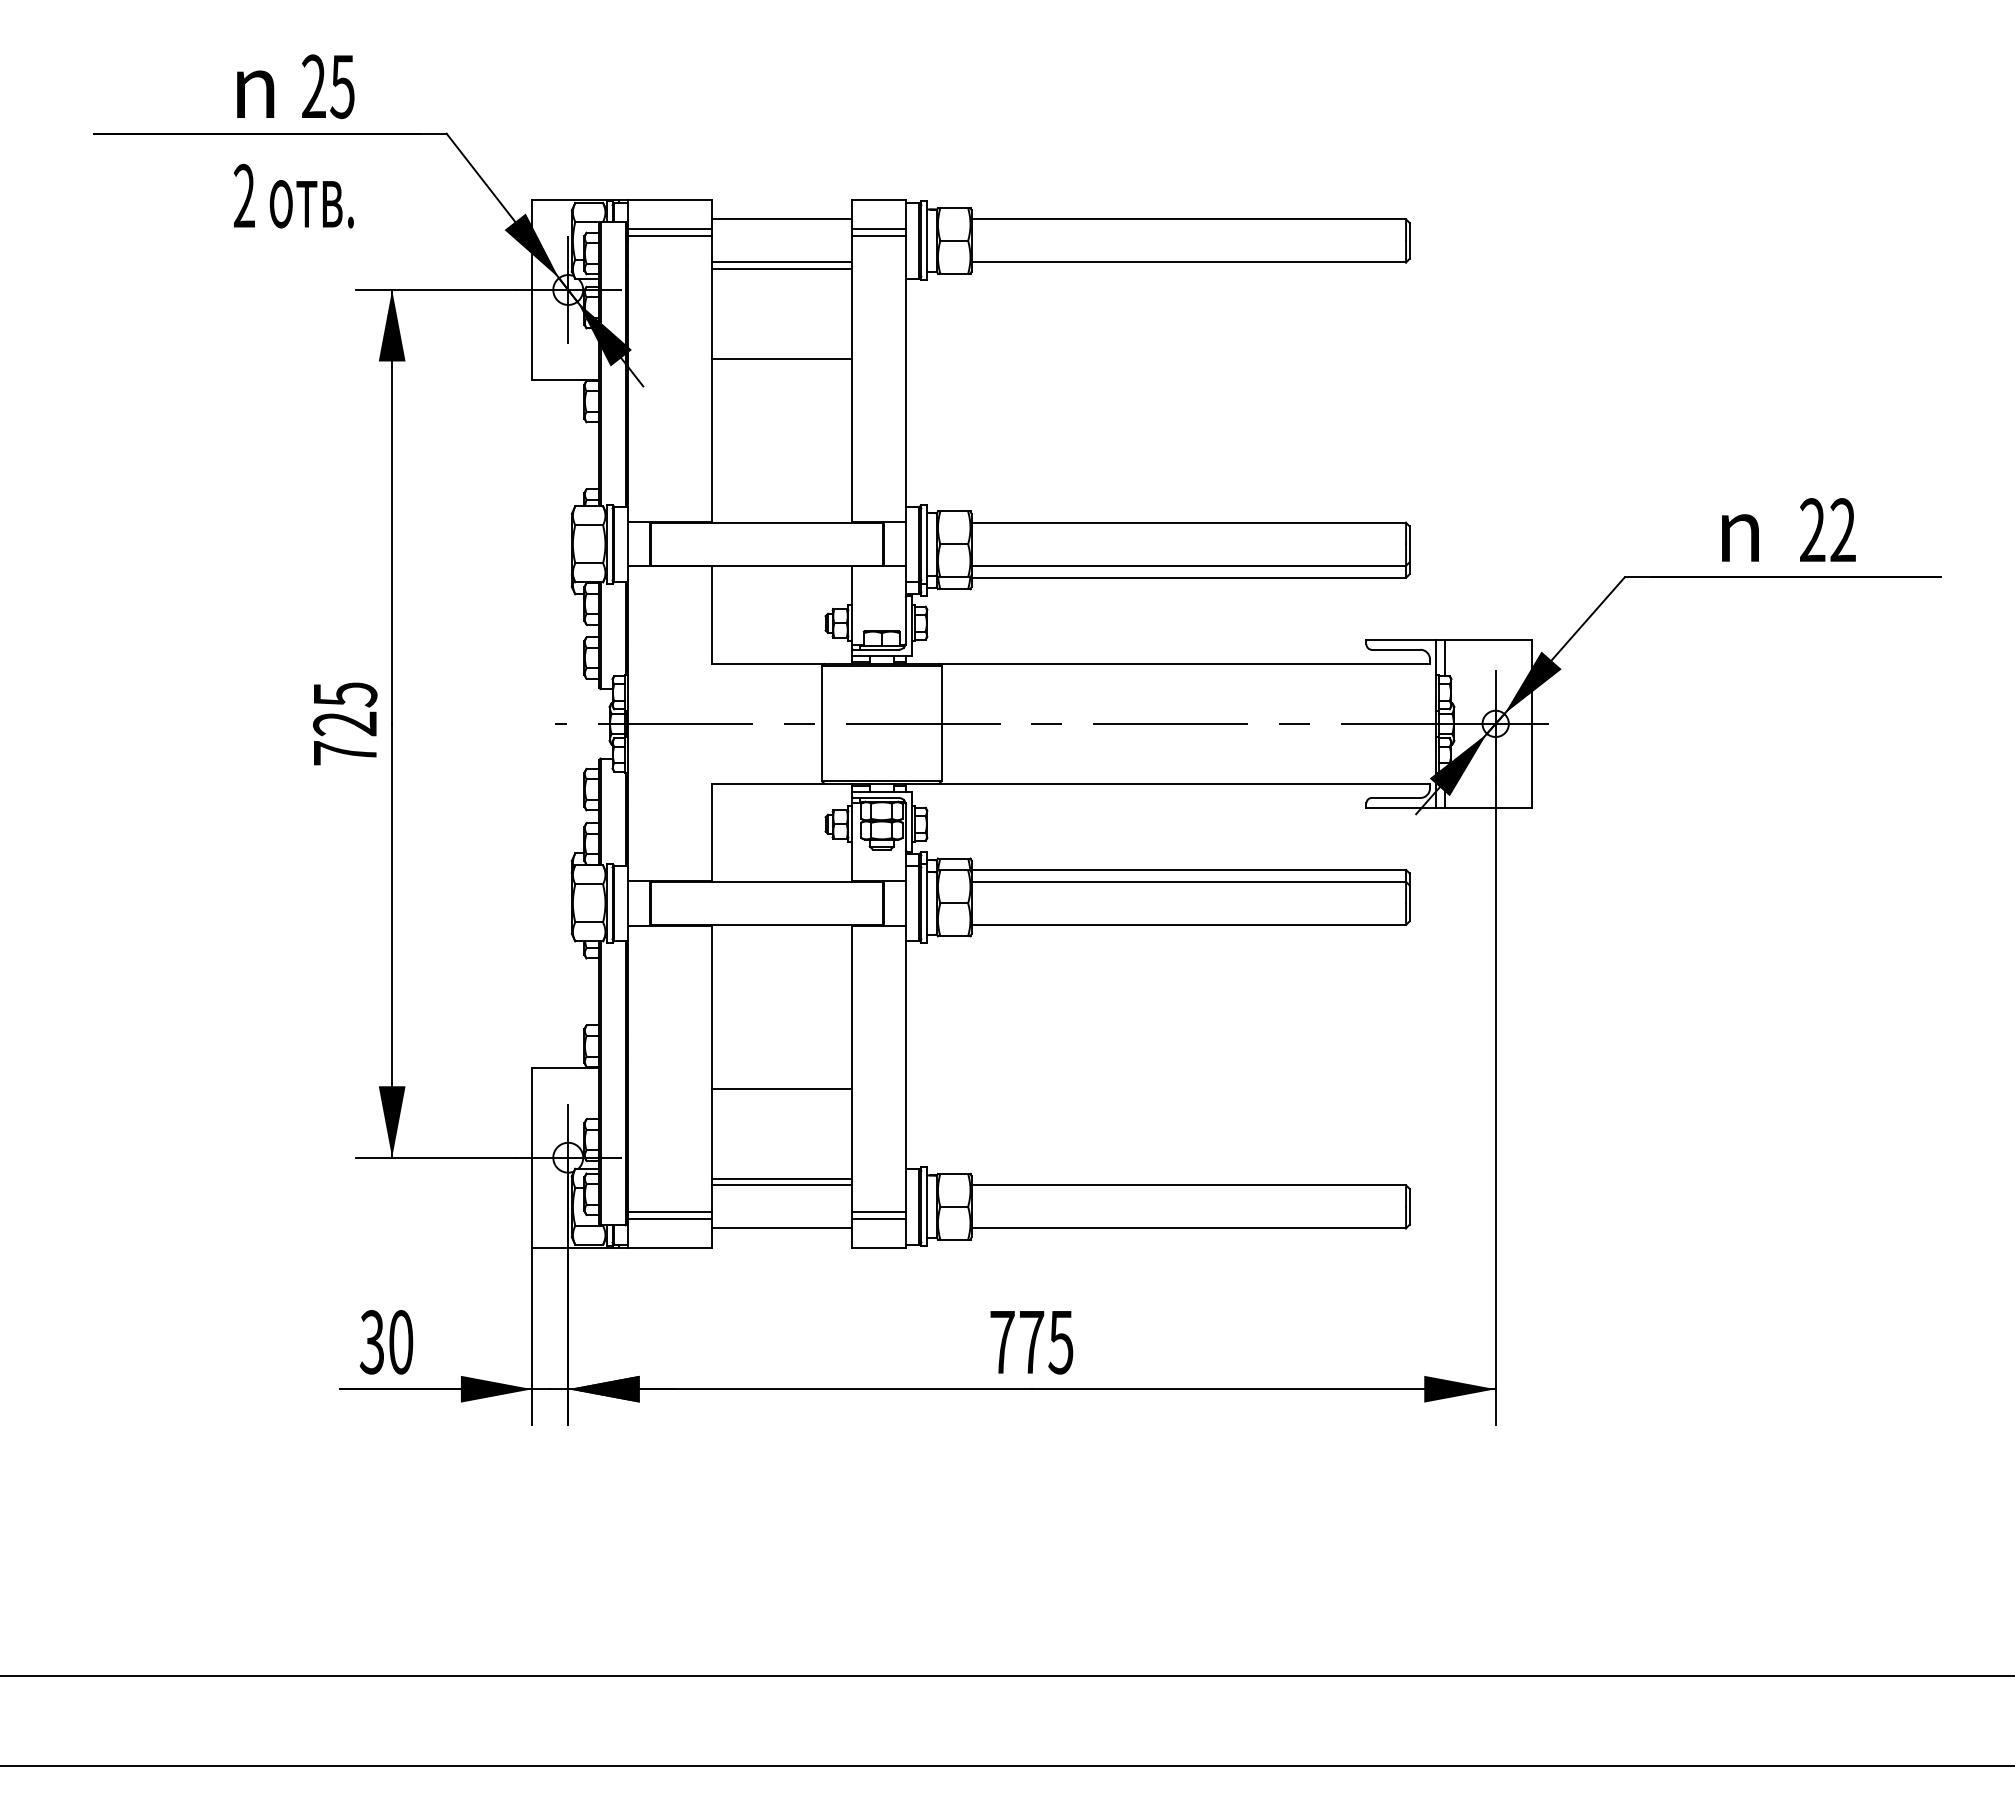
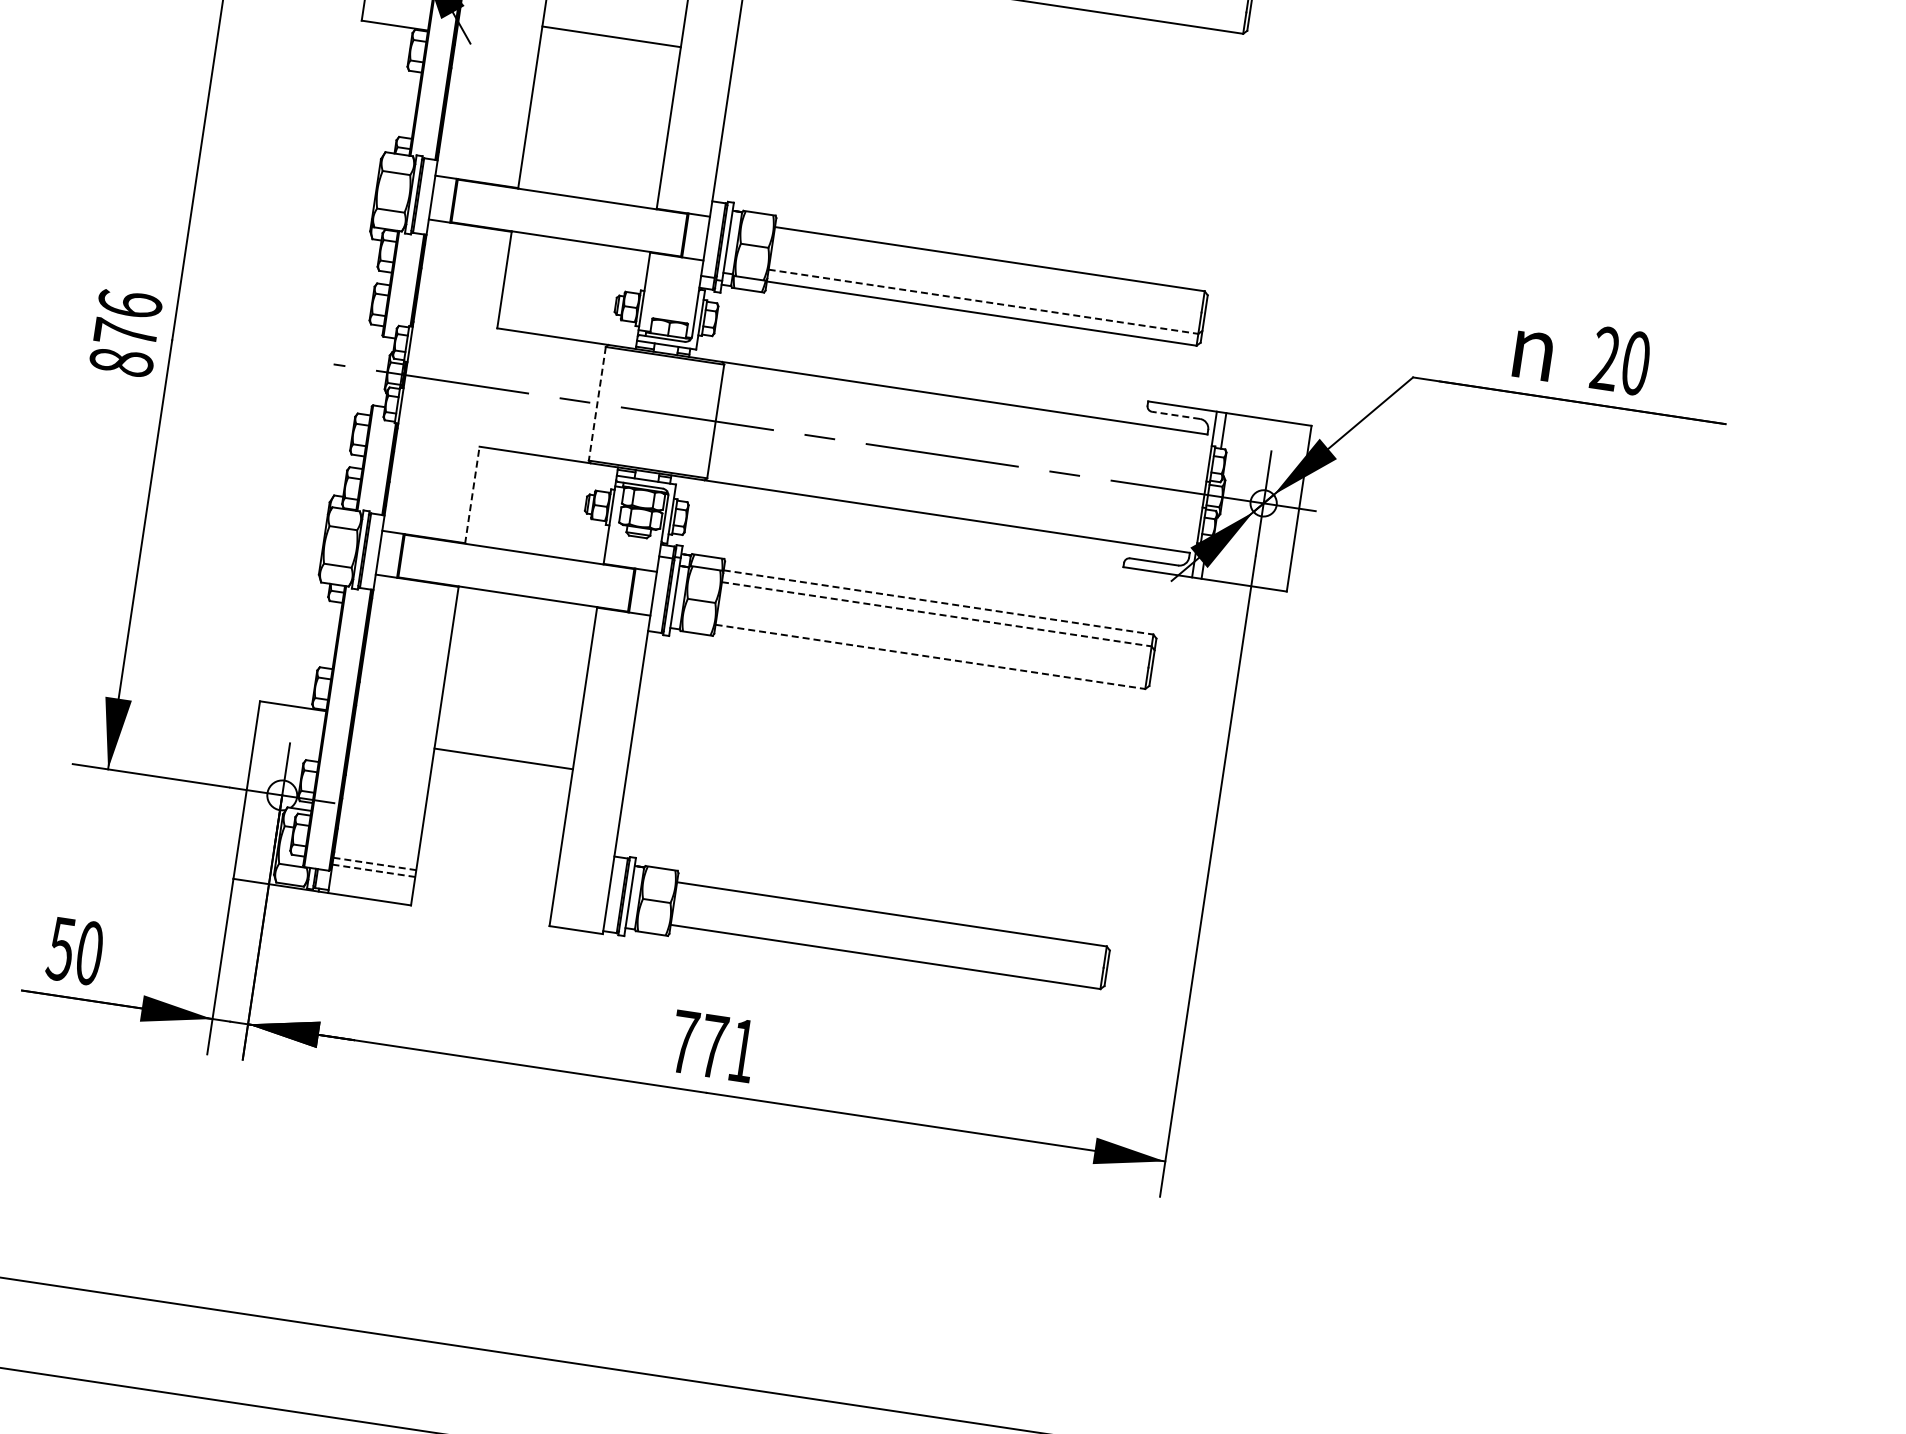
text: (1842, 530) -> (1635, 363), 22 -> 20
line: (1189, 565) -> (984, 301), solid -> dashed
line: (1395, 649) -> (1175, 415), solid -> dashed
text: (345, 723) -> (126, 333), 725 -> 876
line: (821, 724) -> (596, 404), solid -> dashed
line: (711, 832) -> (472, 494), solid -> dashed
line: (1189, 869) -> (939, 602), solid -> dashed
line: (1189, 881) -> (937, 614), solid -> dashed
line: (1189, 924) -> (931, 656), solid -> dashed
line: (781, 1178) -> (490, 847), removed
line: (781, 1185) -> (489, 854), removed
line: (669, 1211) -> (374, 863), solid -> dashed
line: (878, 1211) -> (581, 894), removed
line: (669, 1218) -> (373, 870), solid -> dashed
line: (878, 1218) -> (580, 901), removed
line: (781, 1228) -> (482, 896), removed
text: (371, 1342) -> (60, 949), 30 -> 50
text: (1060, 1342) -> (741, 1050), 775 -> 771

